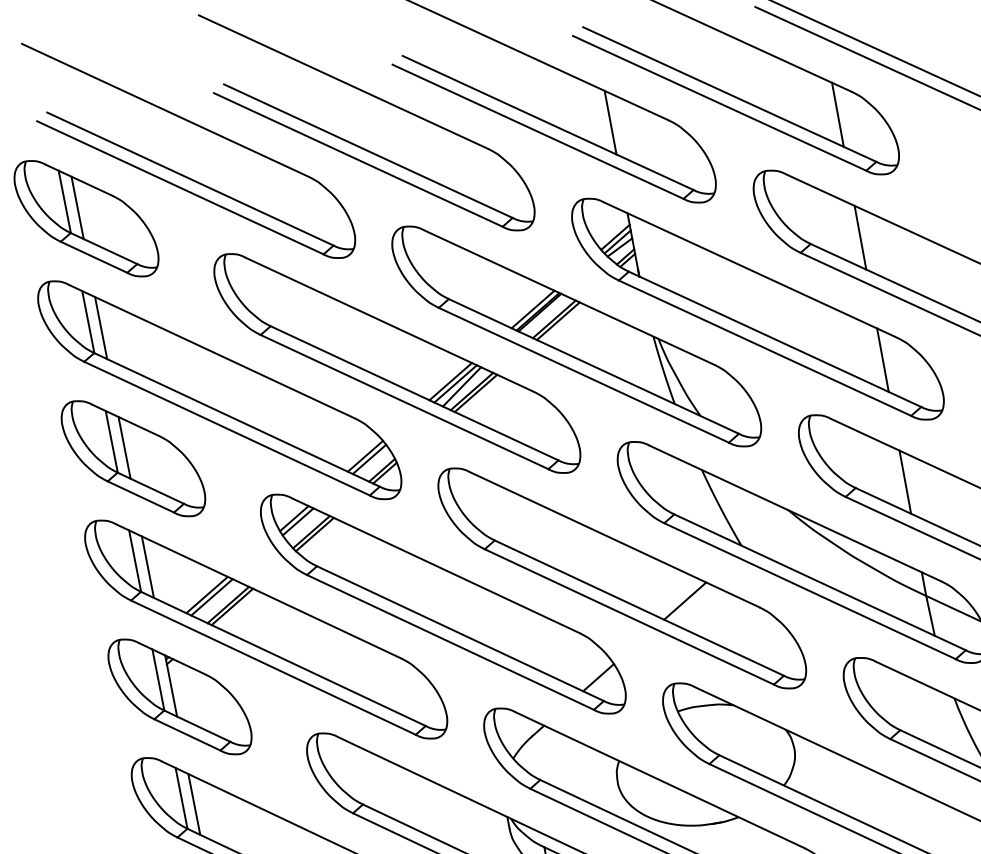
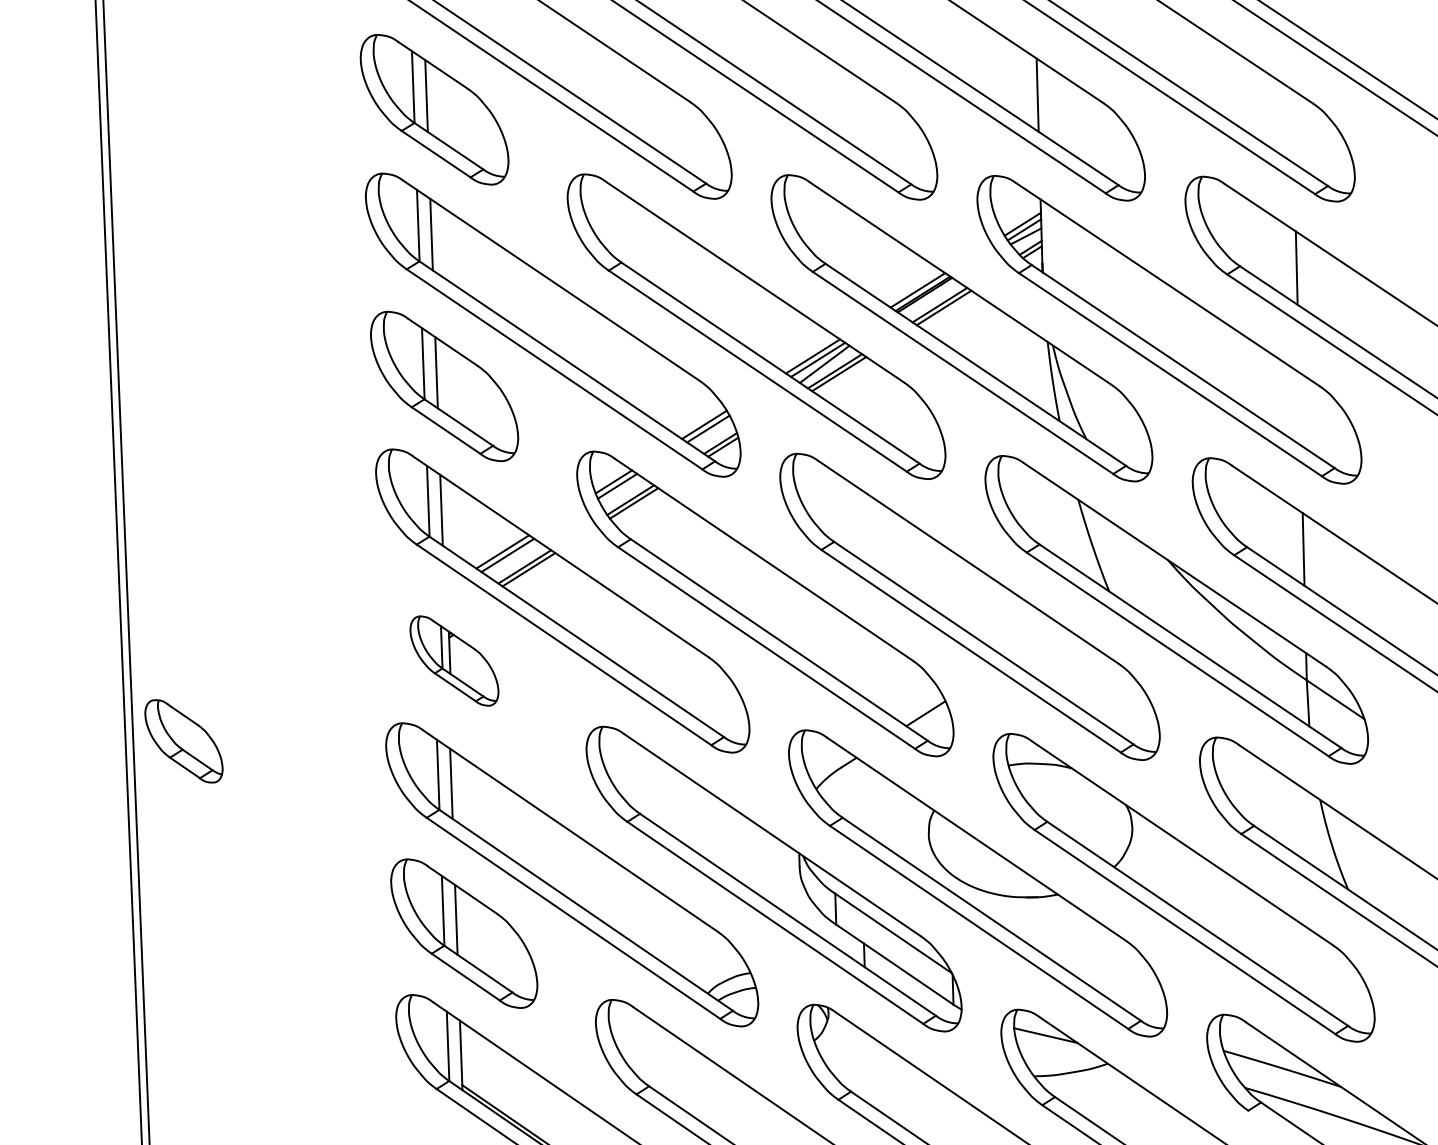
line: (838, 114) -> (1293, 126), removed
line: (883, 359) -> (1300, 408), removed
line: (685, 601) -> (1036, 643), removed
part: (179, 696) -> (454, 660), size x0.6

